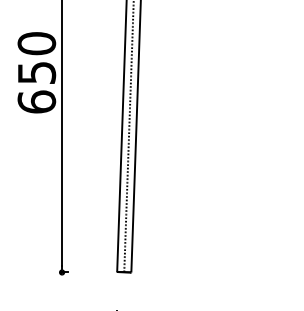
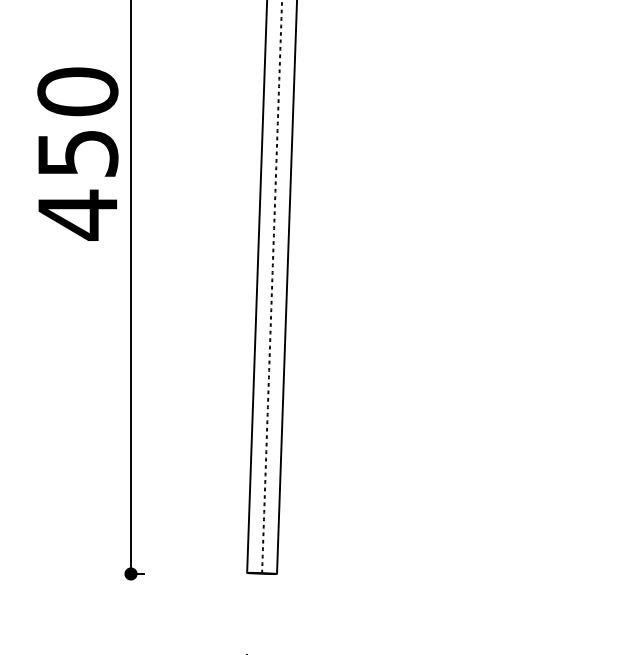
text: (36, 102) -> (77, 215), 650 -> 450

